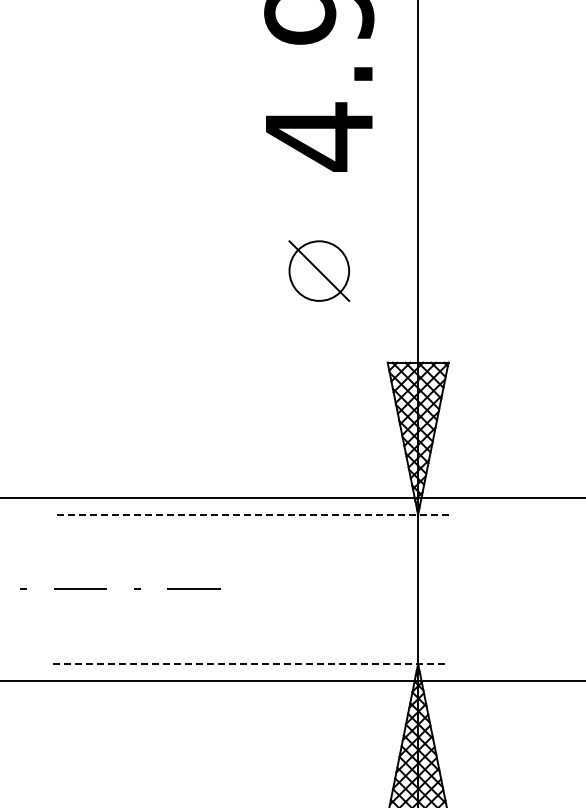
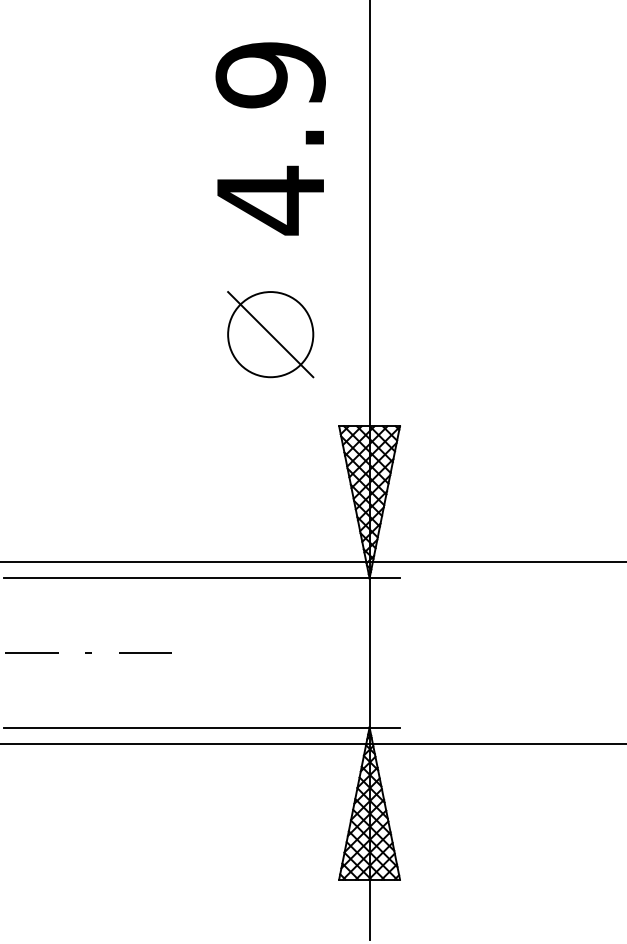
part: (319, 270) -> (270, 334), size x1.43
line: (251, 514) -> (202, 578), dashed -> solid
line: (251, 663) -> (202, 727), dashed -> solid

